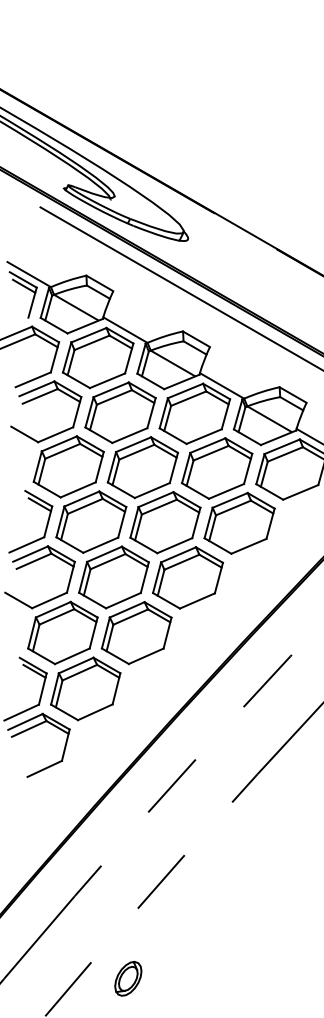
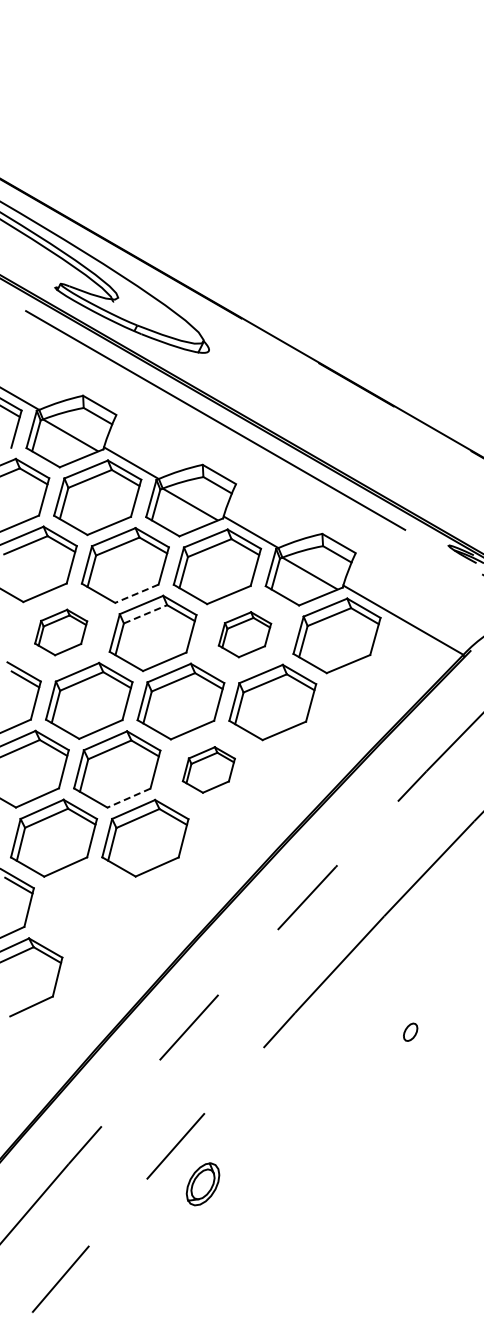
line: (129, 435) -> (136, 593), solid -> dashed
line: (136, 452) -> (145, 614), solid -> dashed
part: (68, 466) -> (60, 632), size x0.6
part: (216, 468) -> (244, 634), size x0.6
part: (187, 577) -> (208, 769), size x0.6
line: (123, 600) -> (128, 798), solid -> dashed
part: (85, 688) -> (82, 907), removed
part: (127, 978) -> (202, 1184), moved

